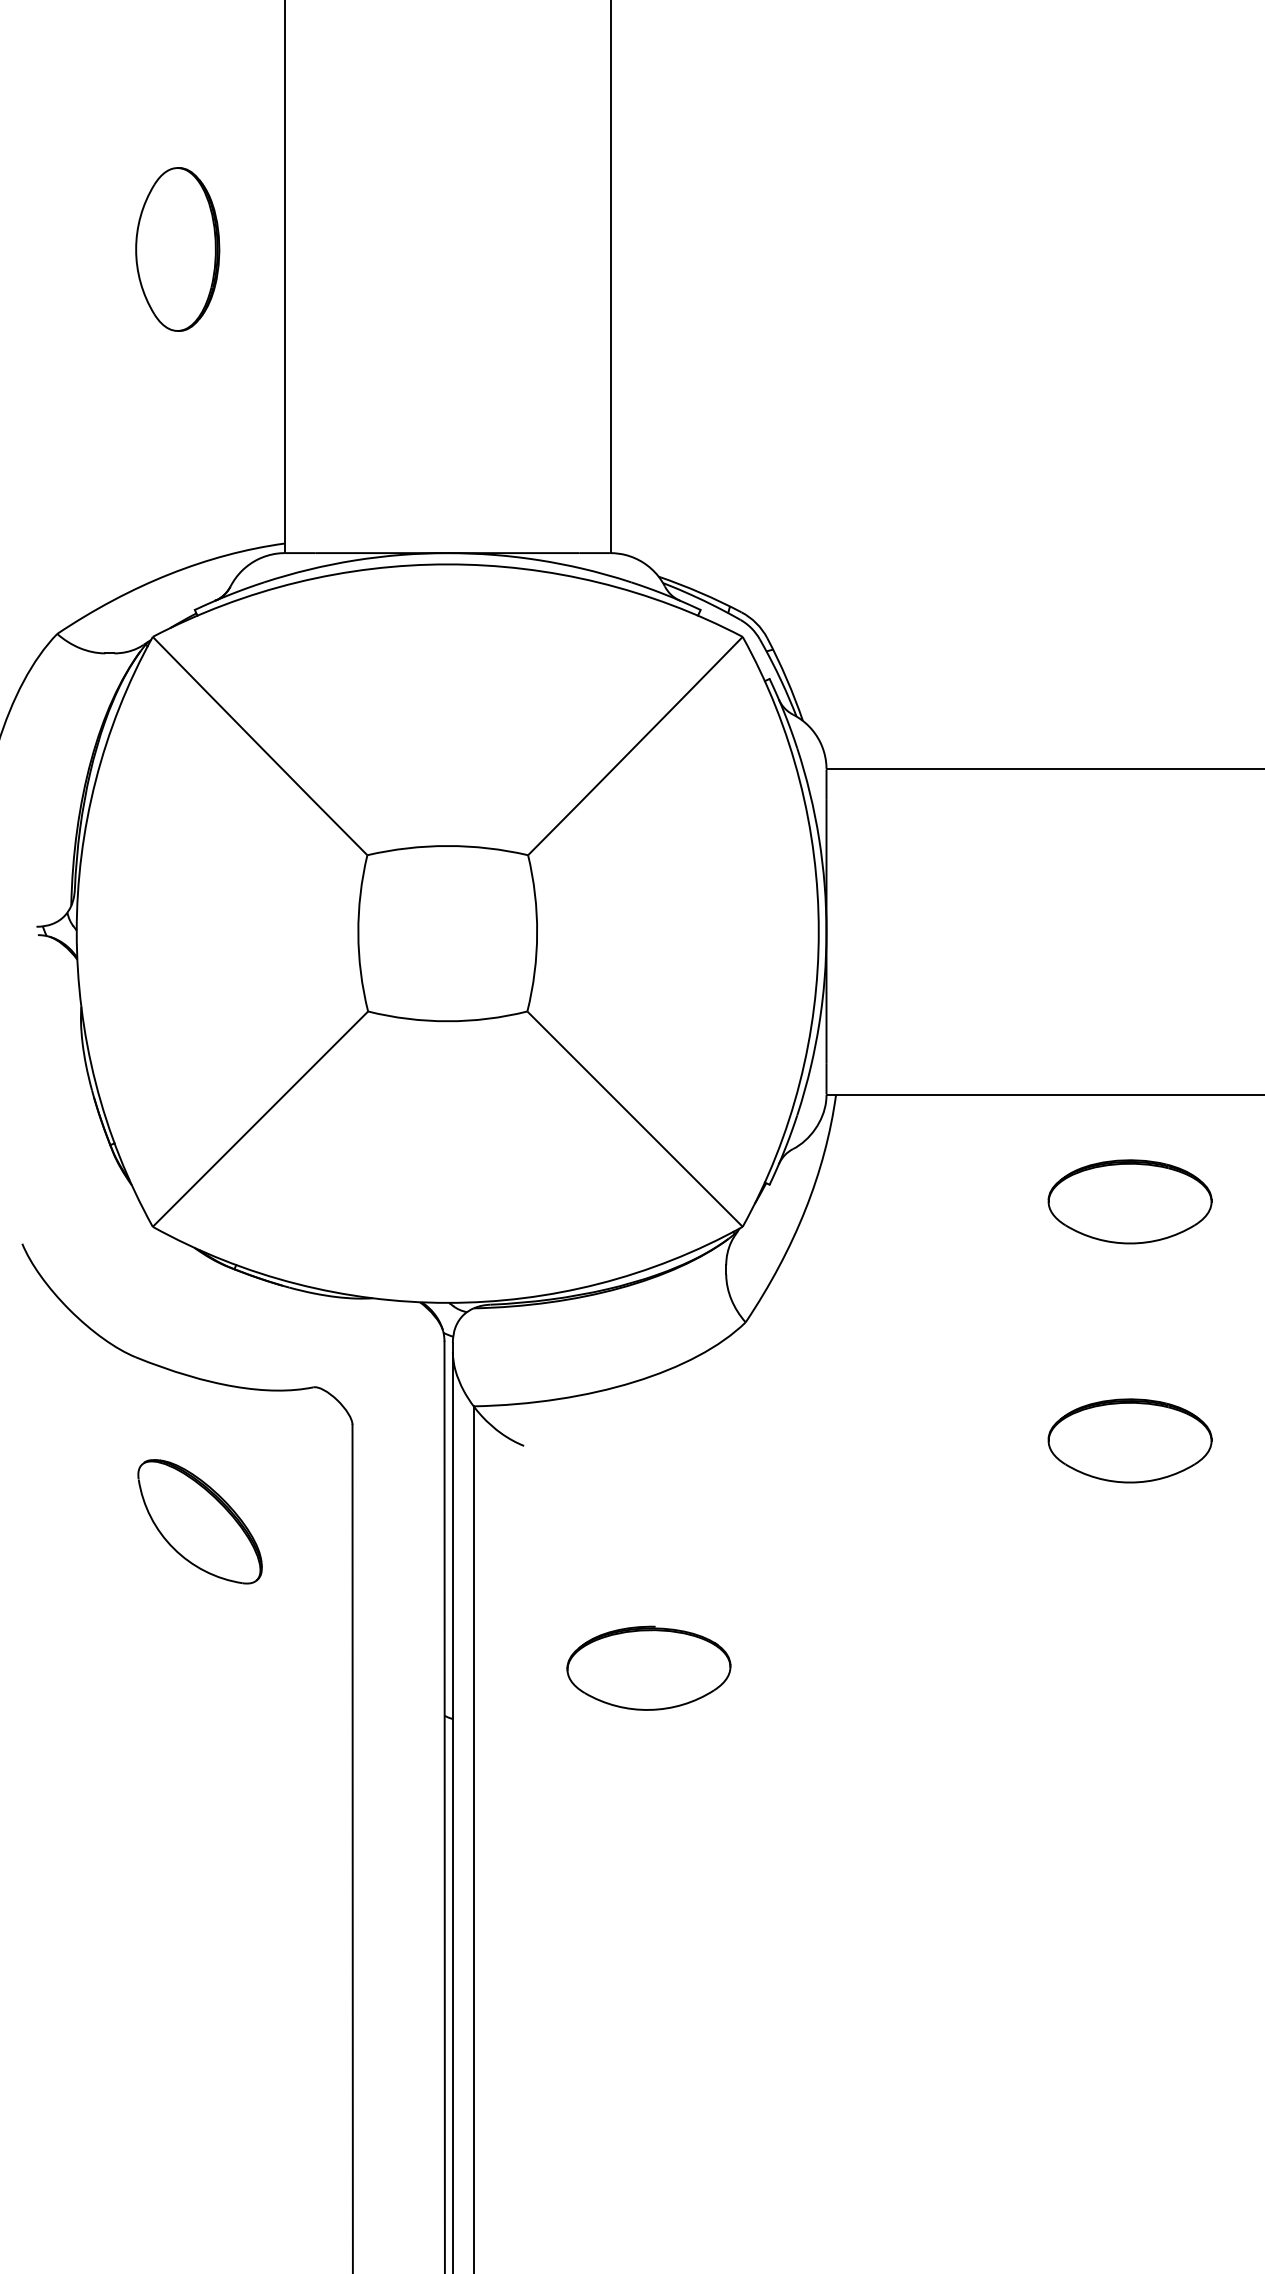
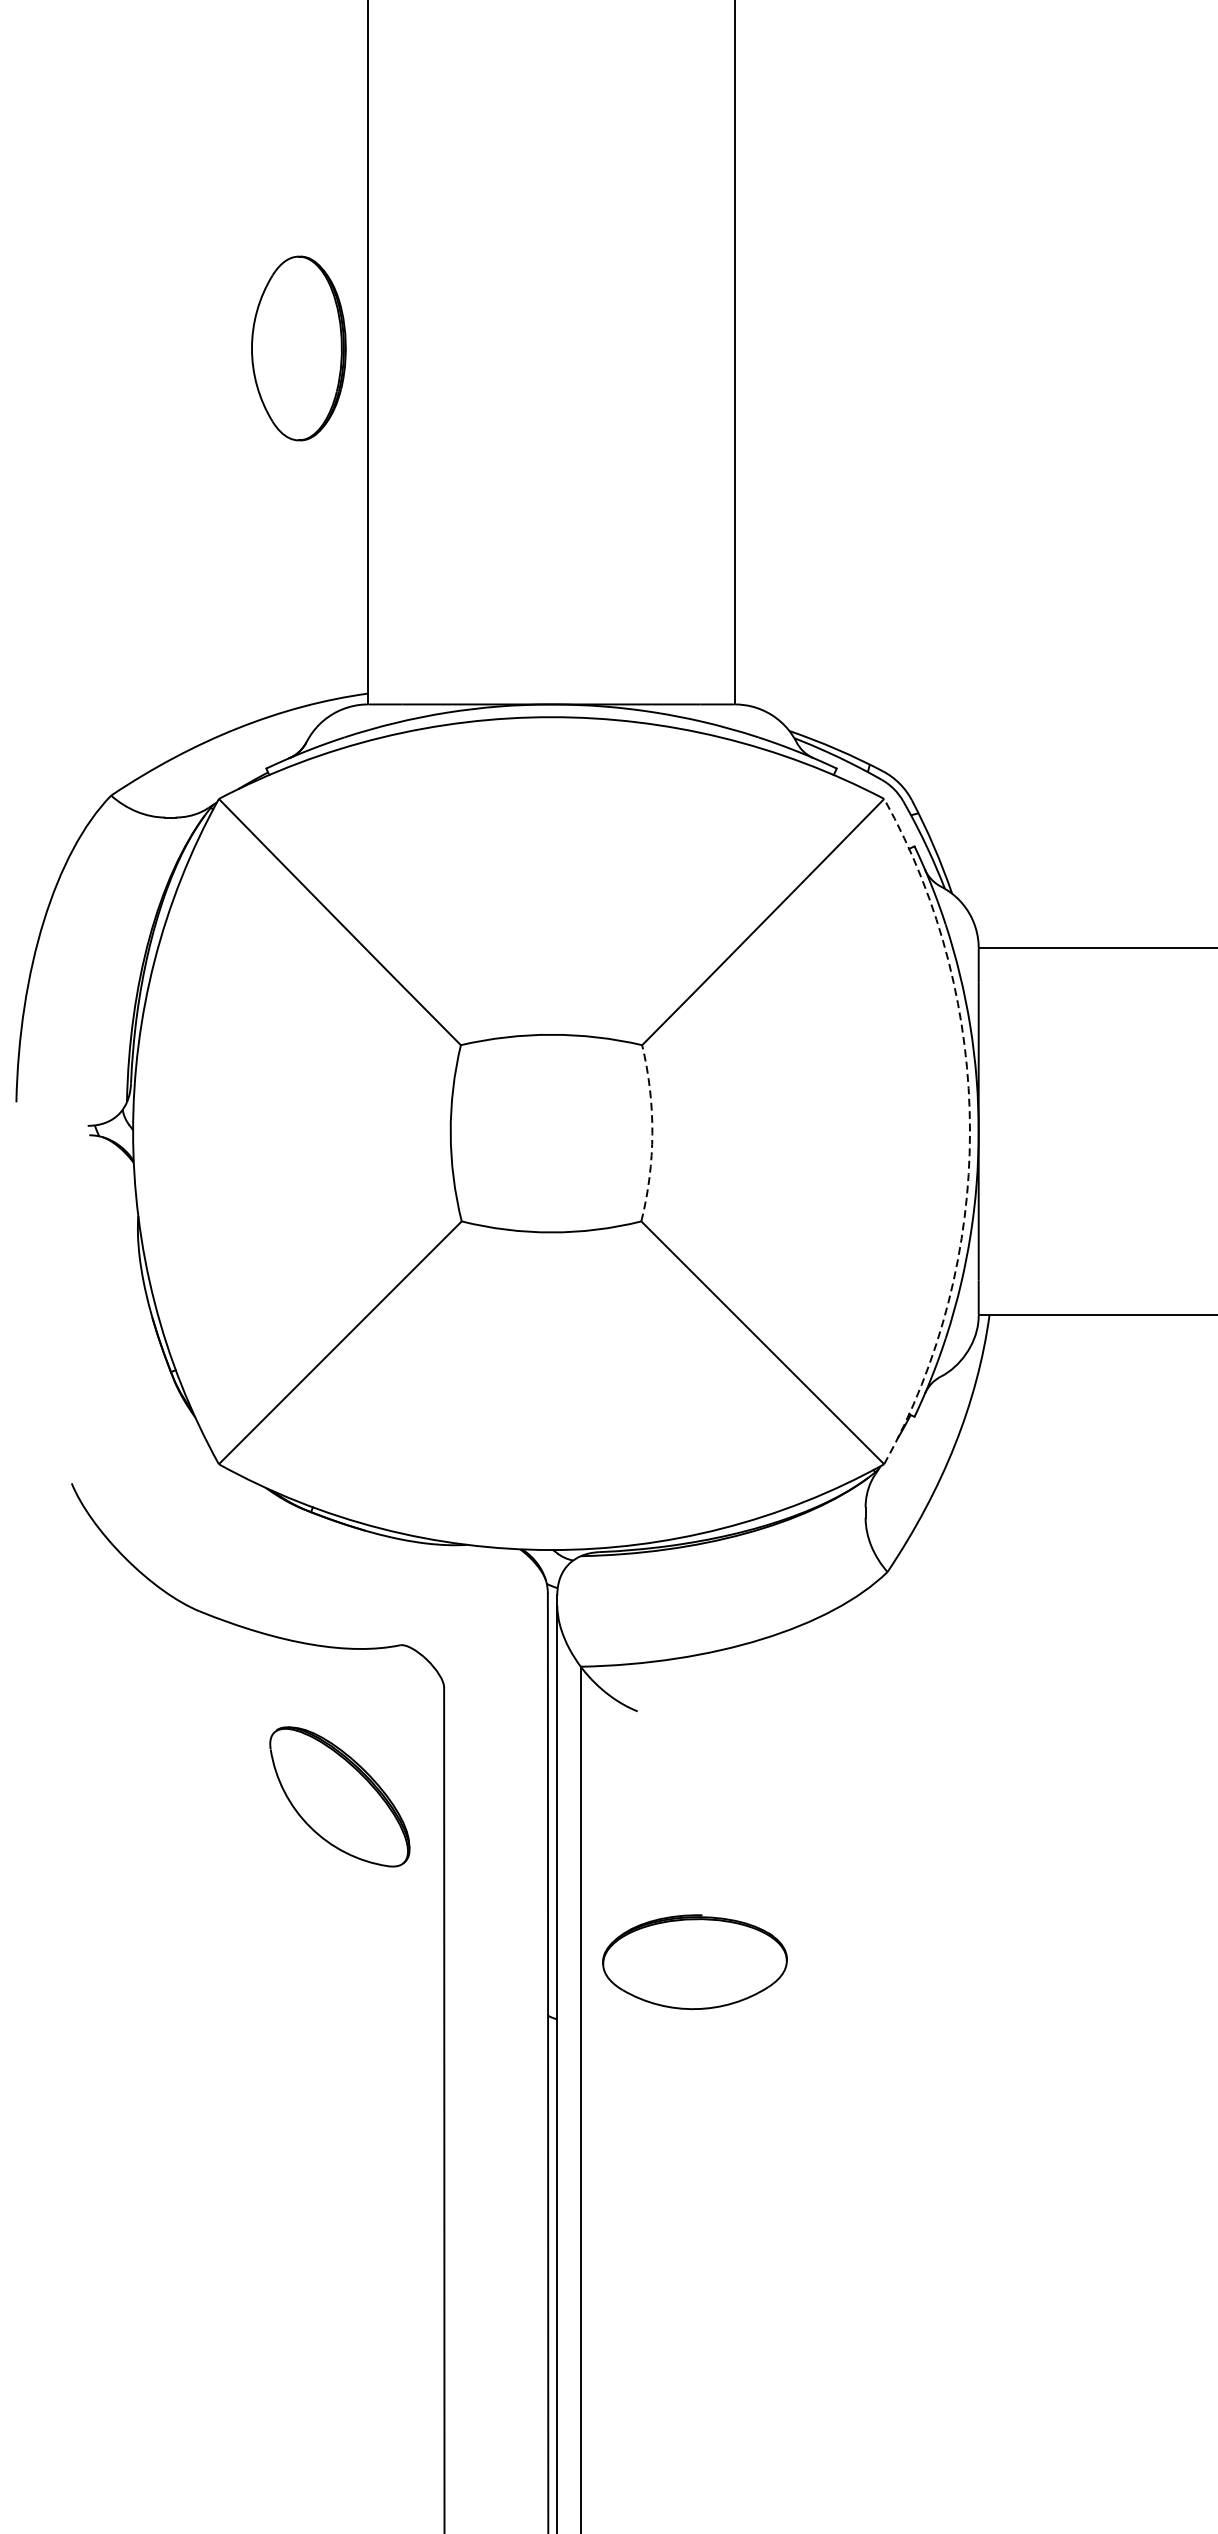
part: (177, 249) -> (298, 348), moved
arc: (818, 931) -> (969, 1131), solid -> dashed
arc: (537, 933) -> (652, 1133), solid -> dashed
part: (199, 1521) -> (339, 1796), moved
part: (648, 1667) -> (694, 1961), moved

